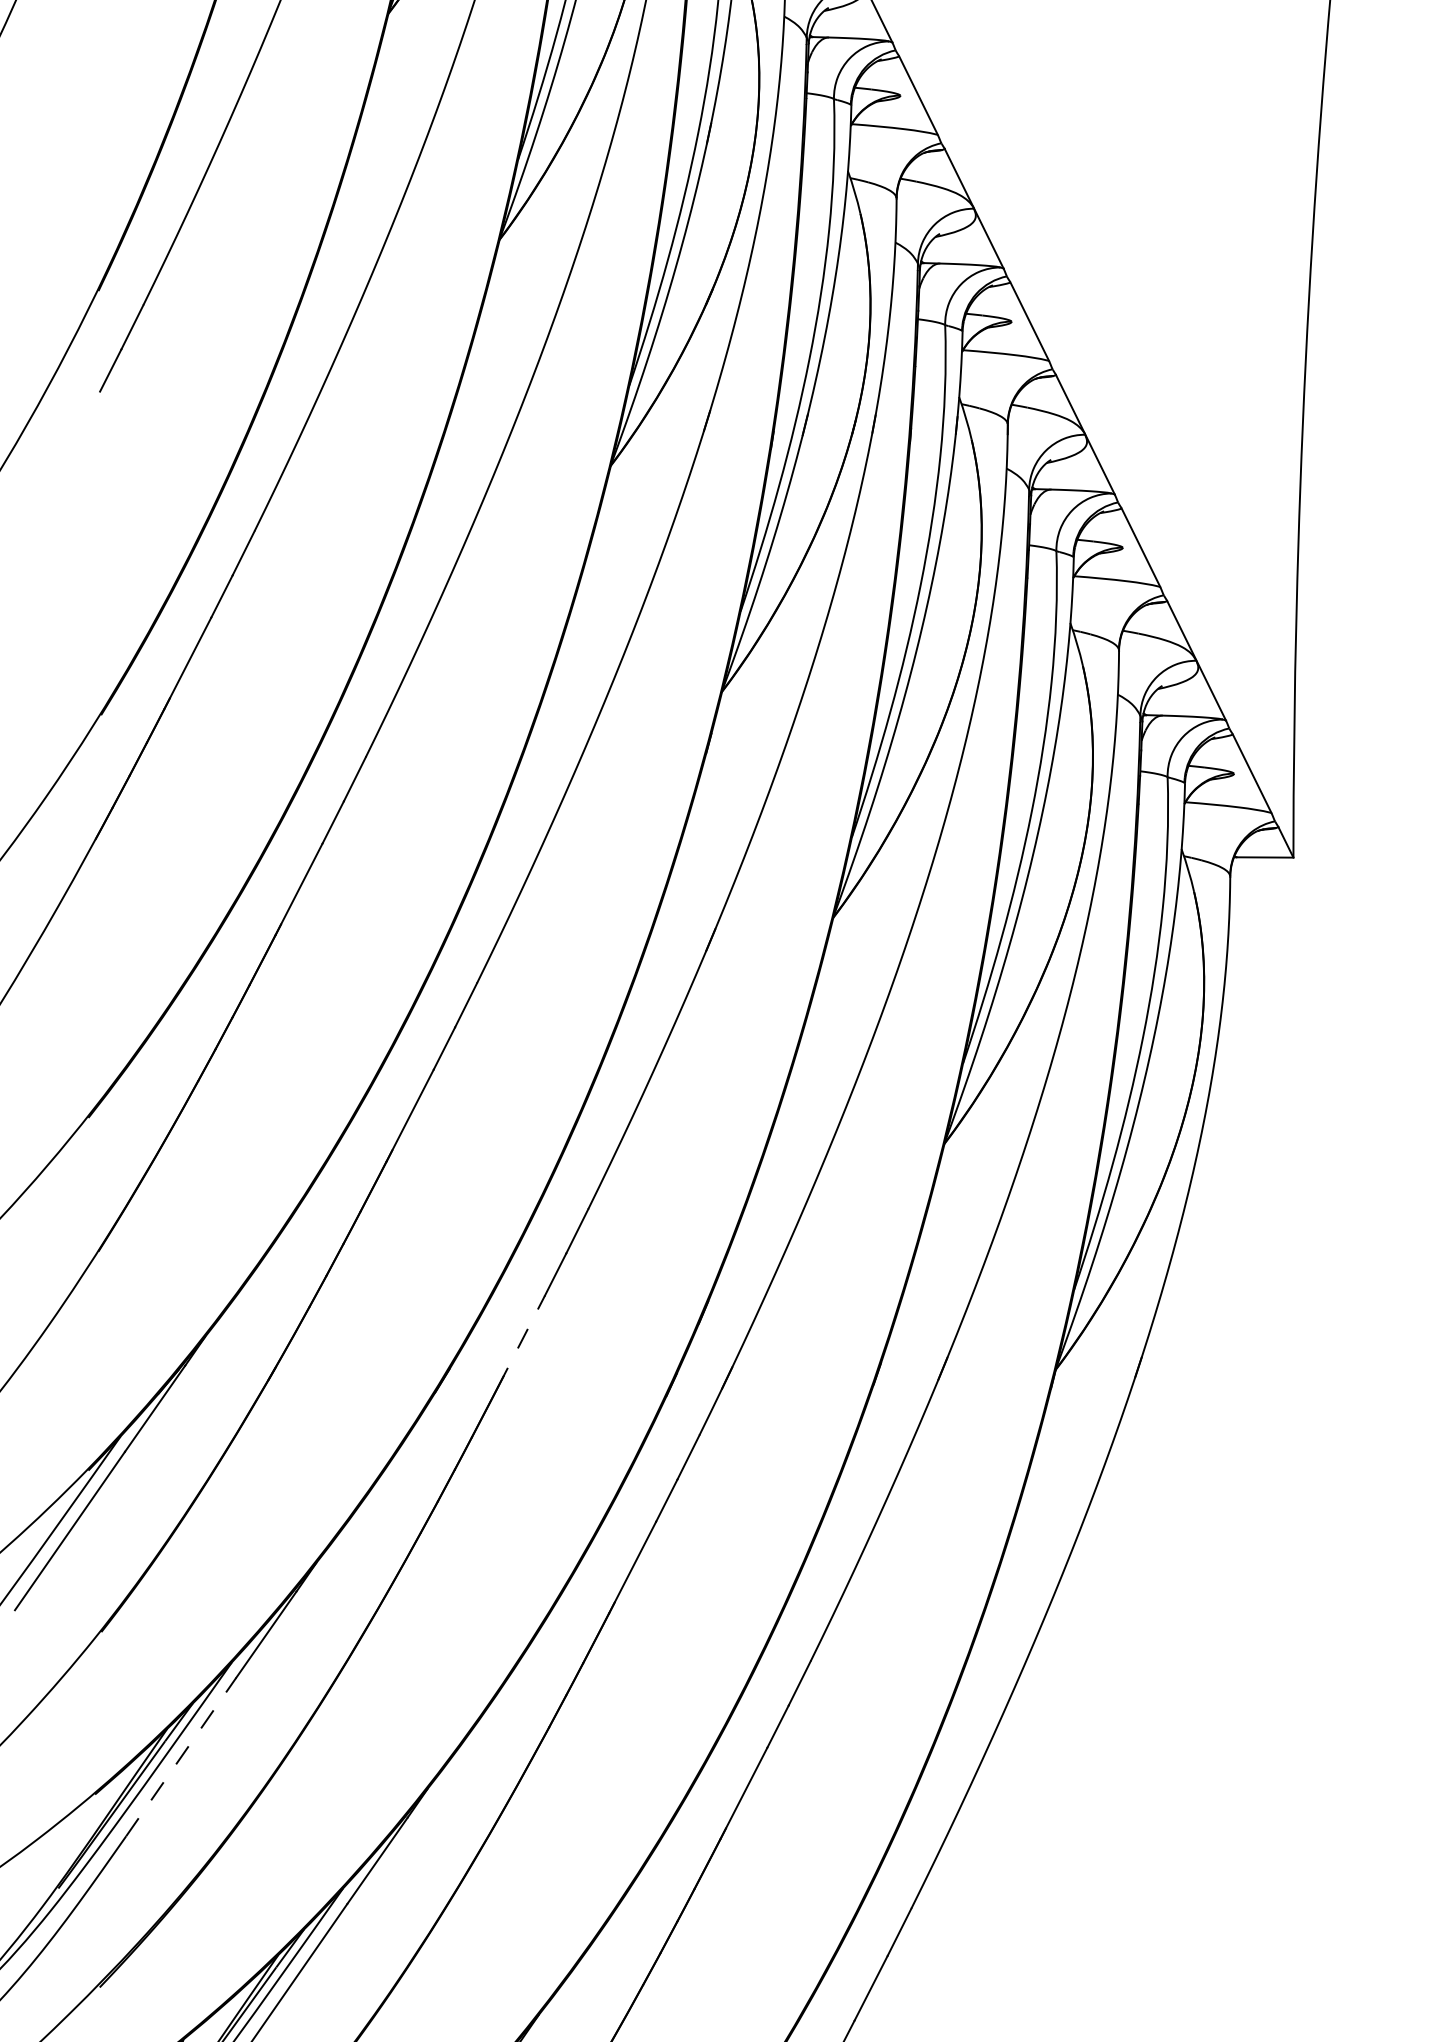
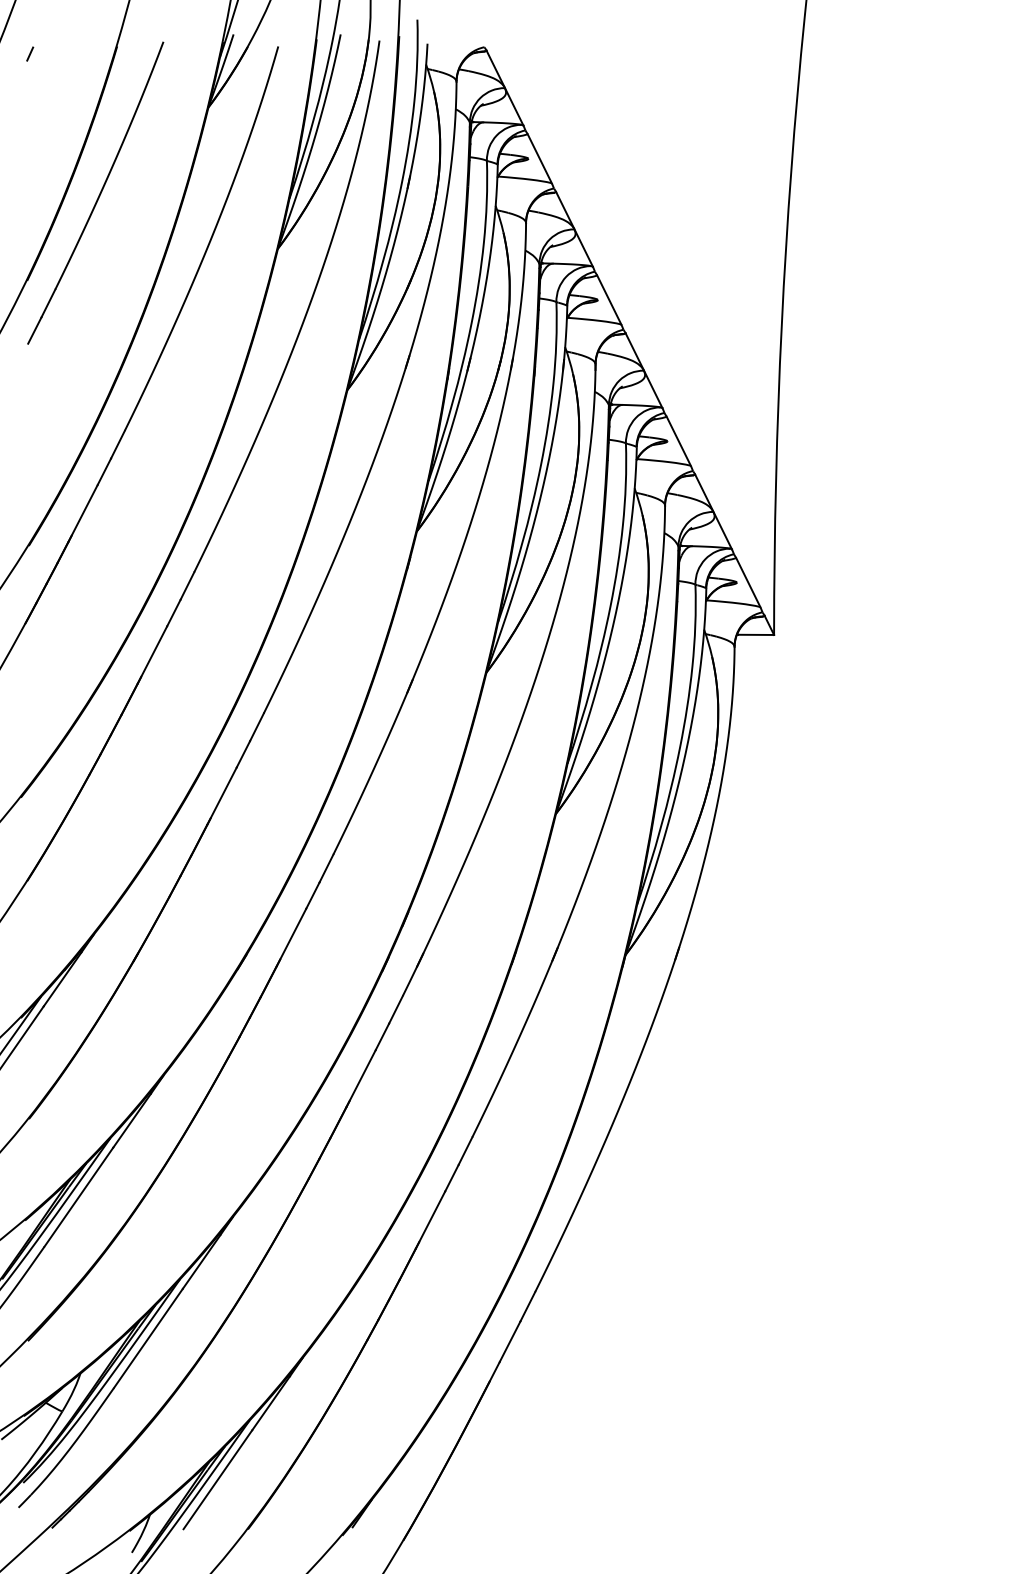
line: (521, 1341) -> (291, 937), dashed -> solid
line: (182, 1755) -> (79, 1196), dashed -> solid

